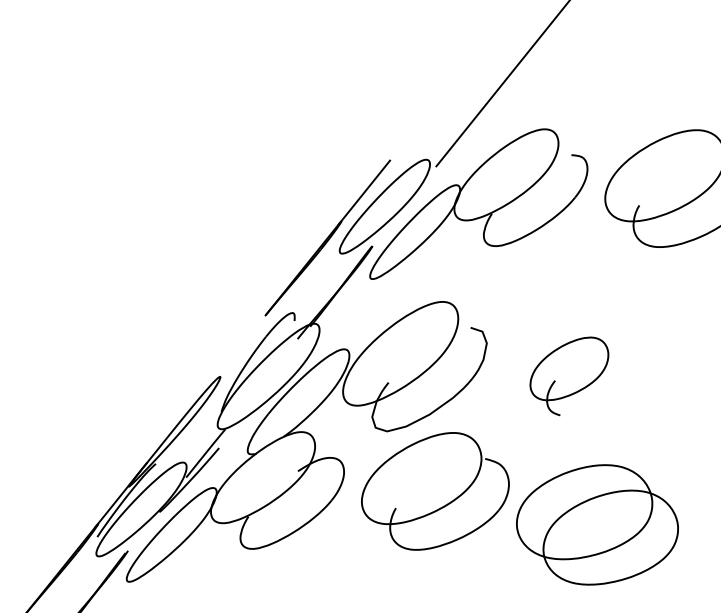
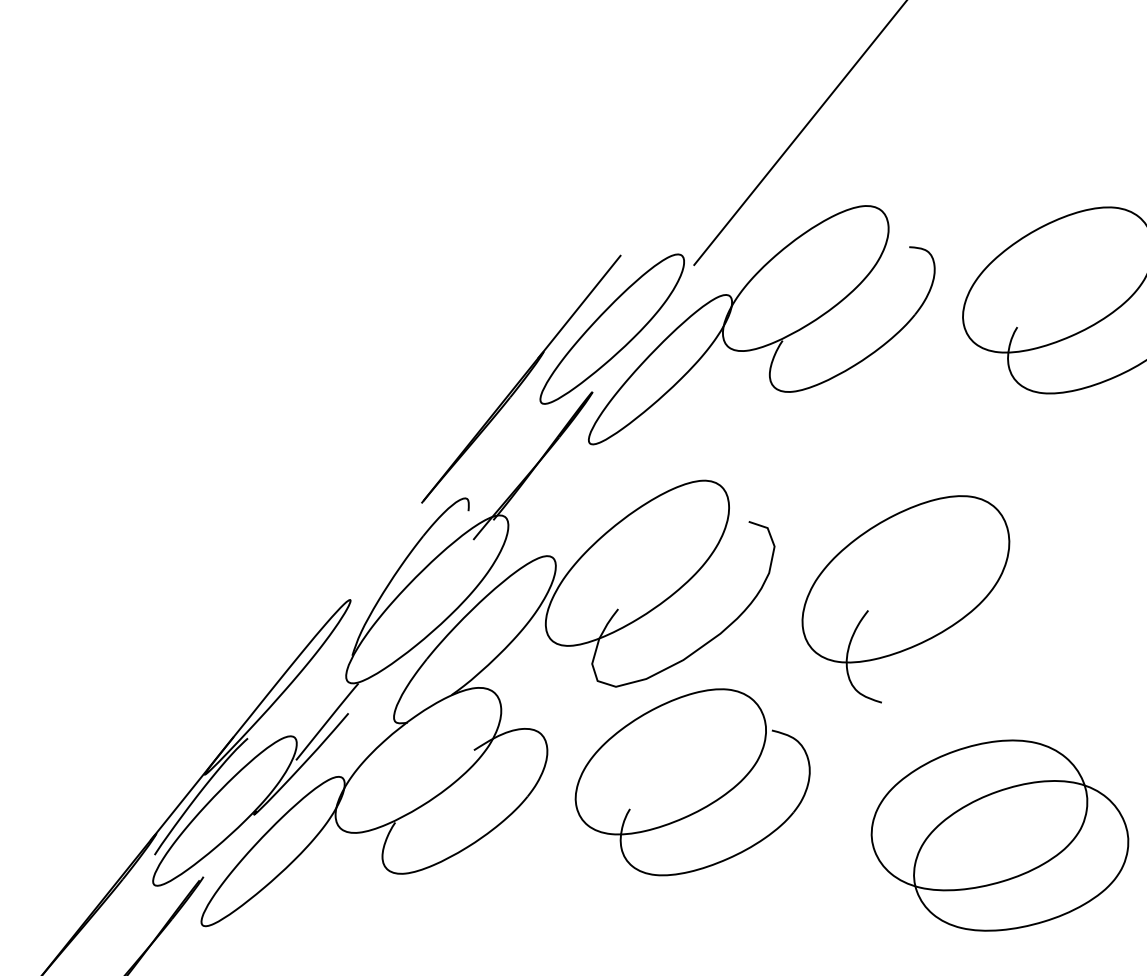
part: (569, 376) -> (906, 599), size x1.67
part: (597, 524) -> (1000, 834), moved

